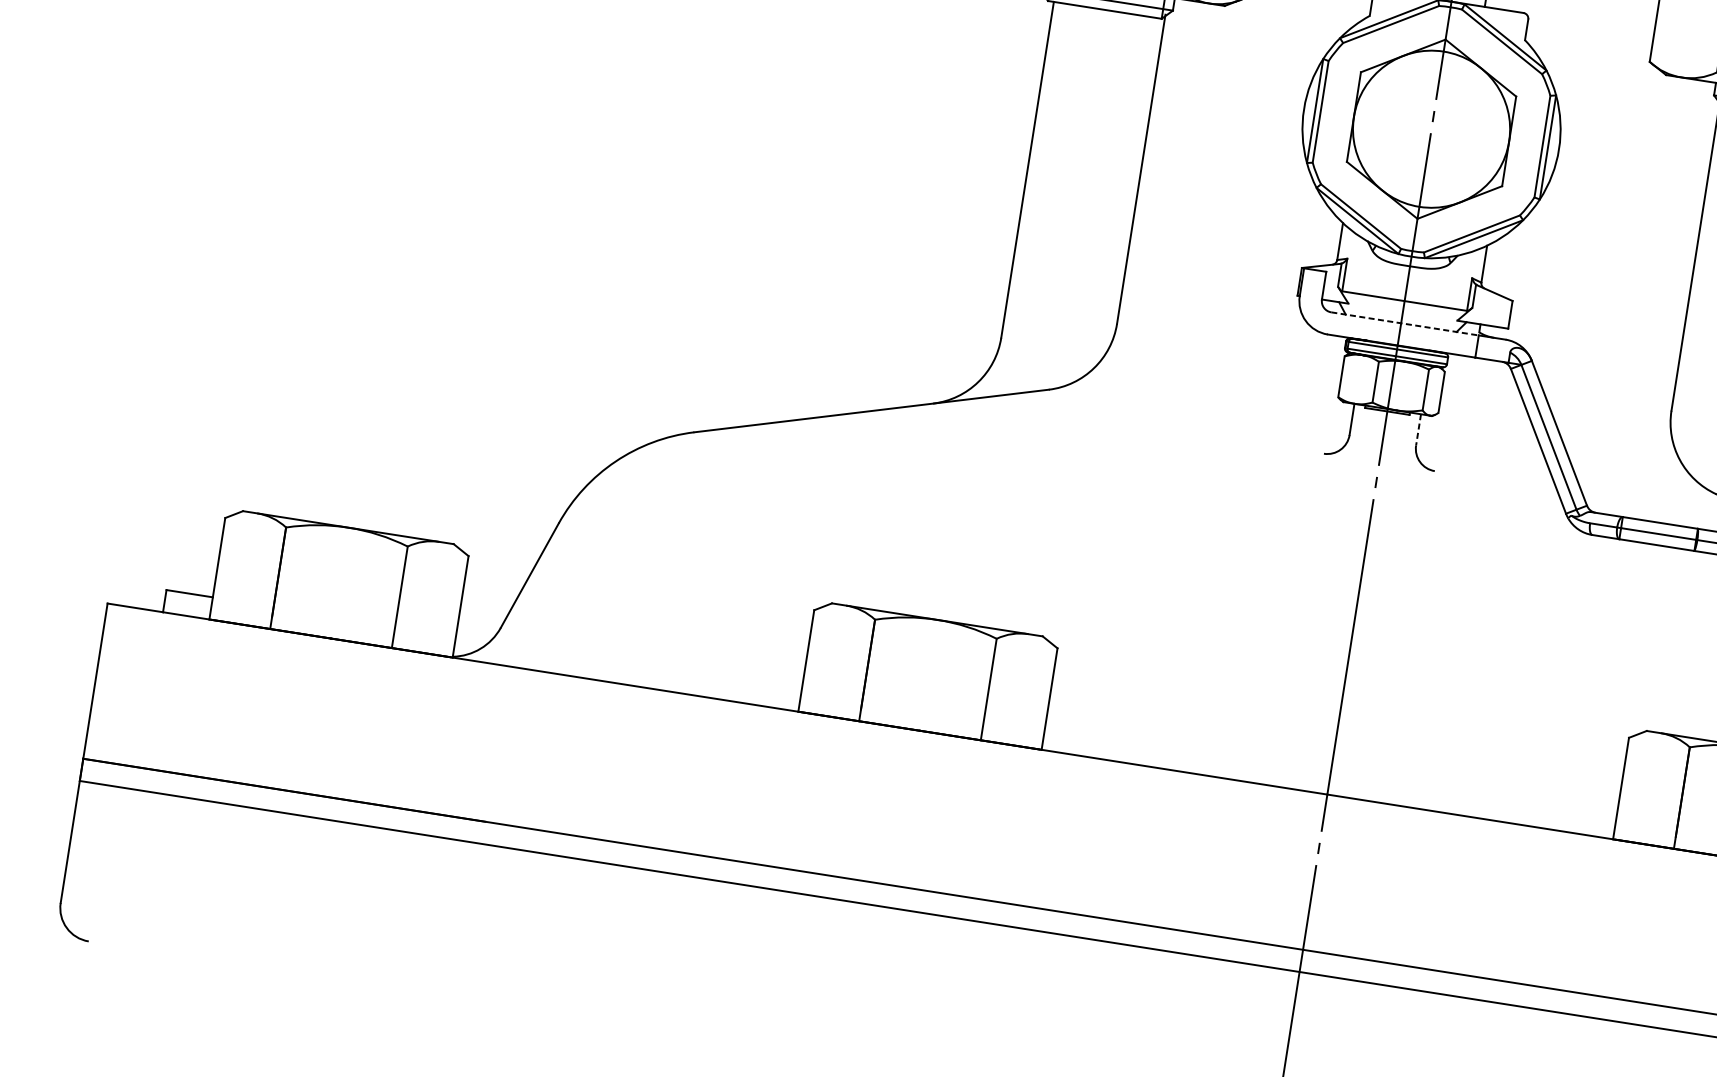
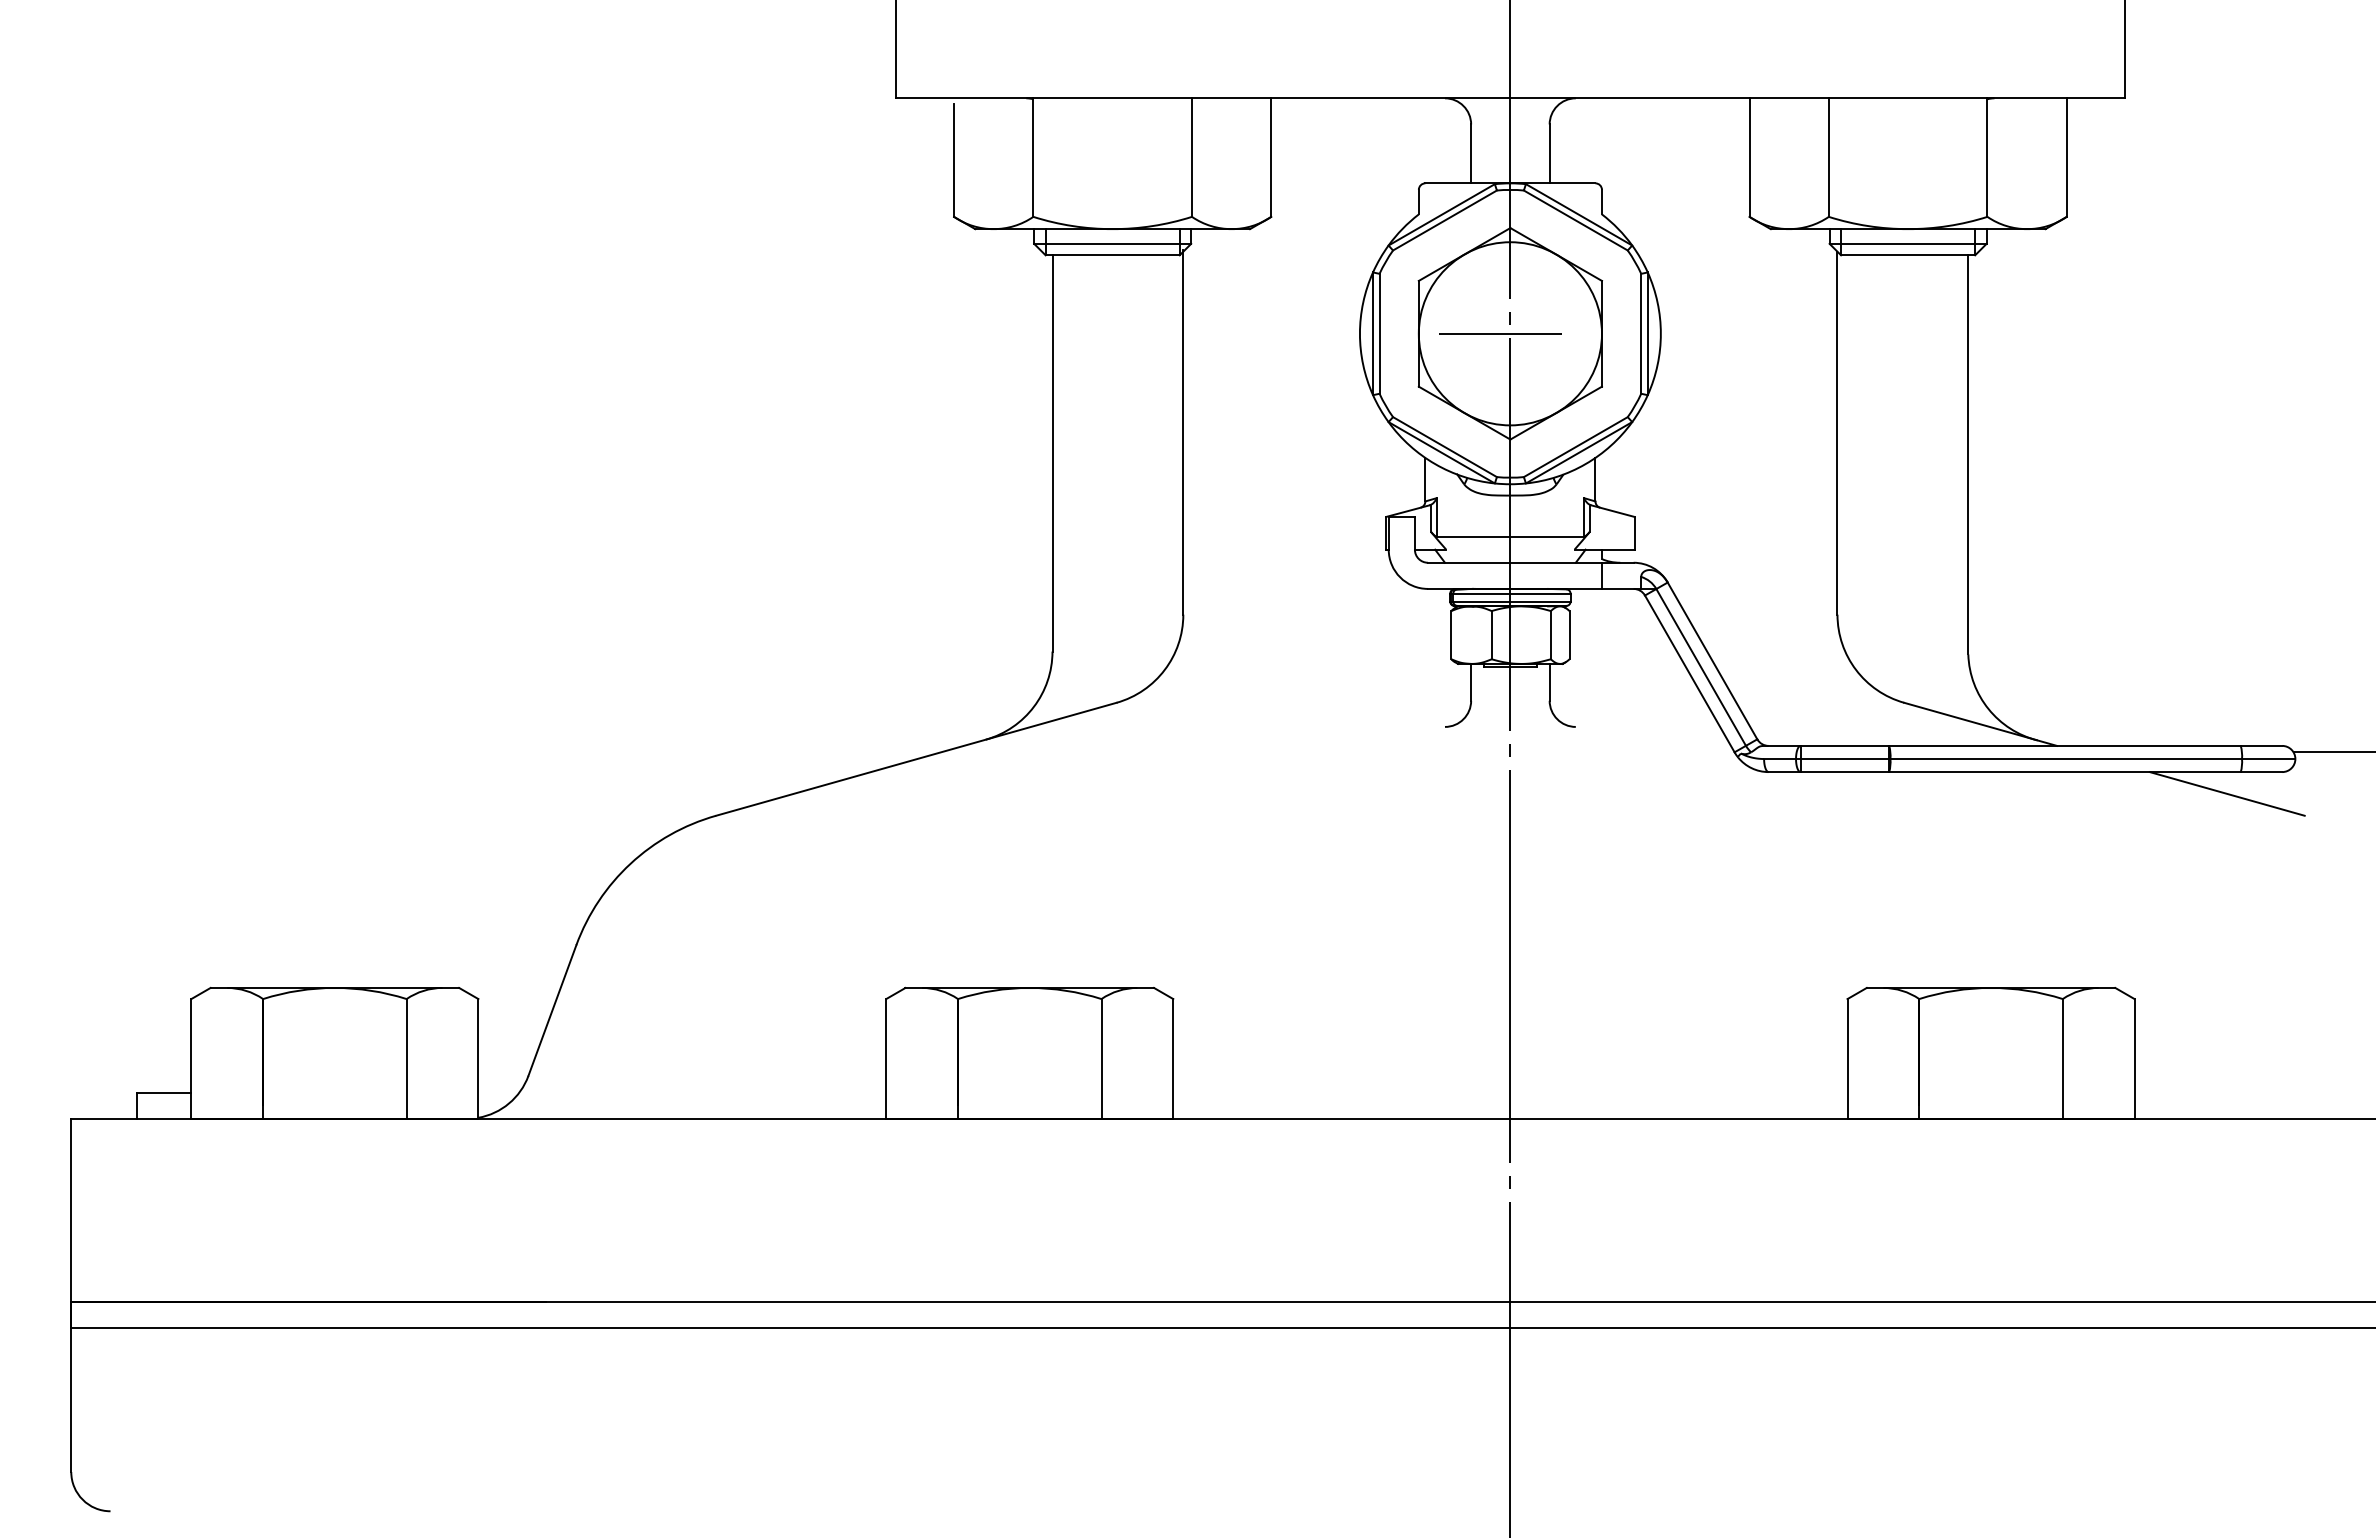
line: (1423, 127) -> (1500, 333), added
line: (1405, 323) -> (1515, 562), dashed -> solid
line: (1418, 429) -> (1549, 682), dashed -> solid

